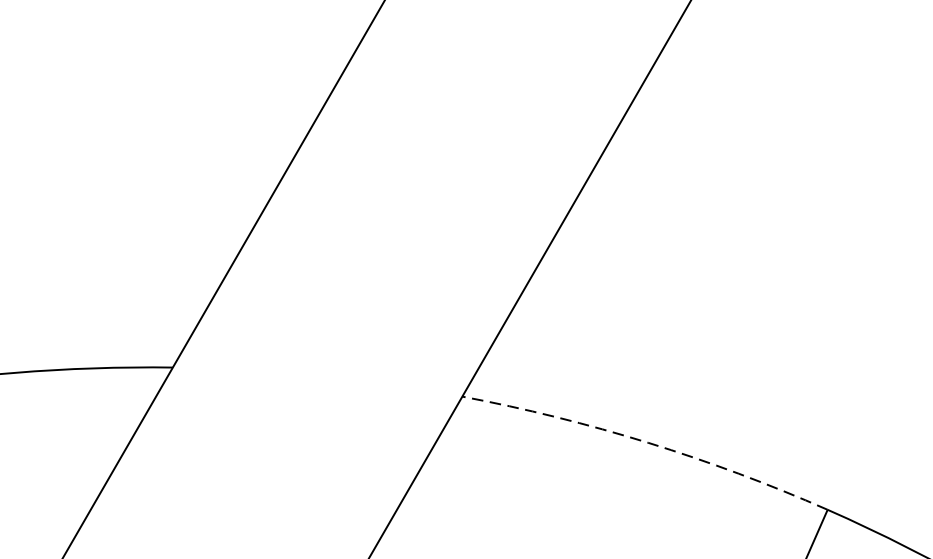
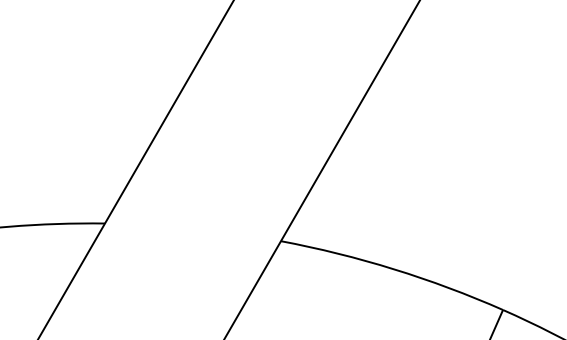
arc: (647, 443) -> (393, 269), dashed -> solid

